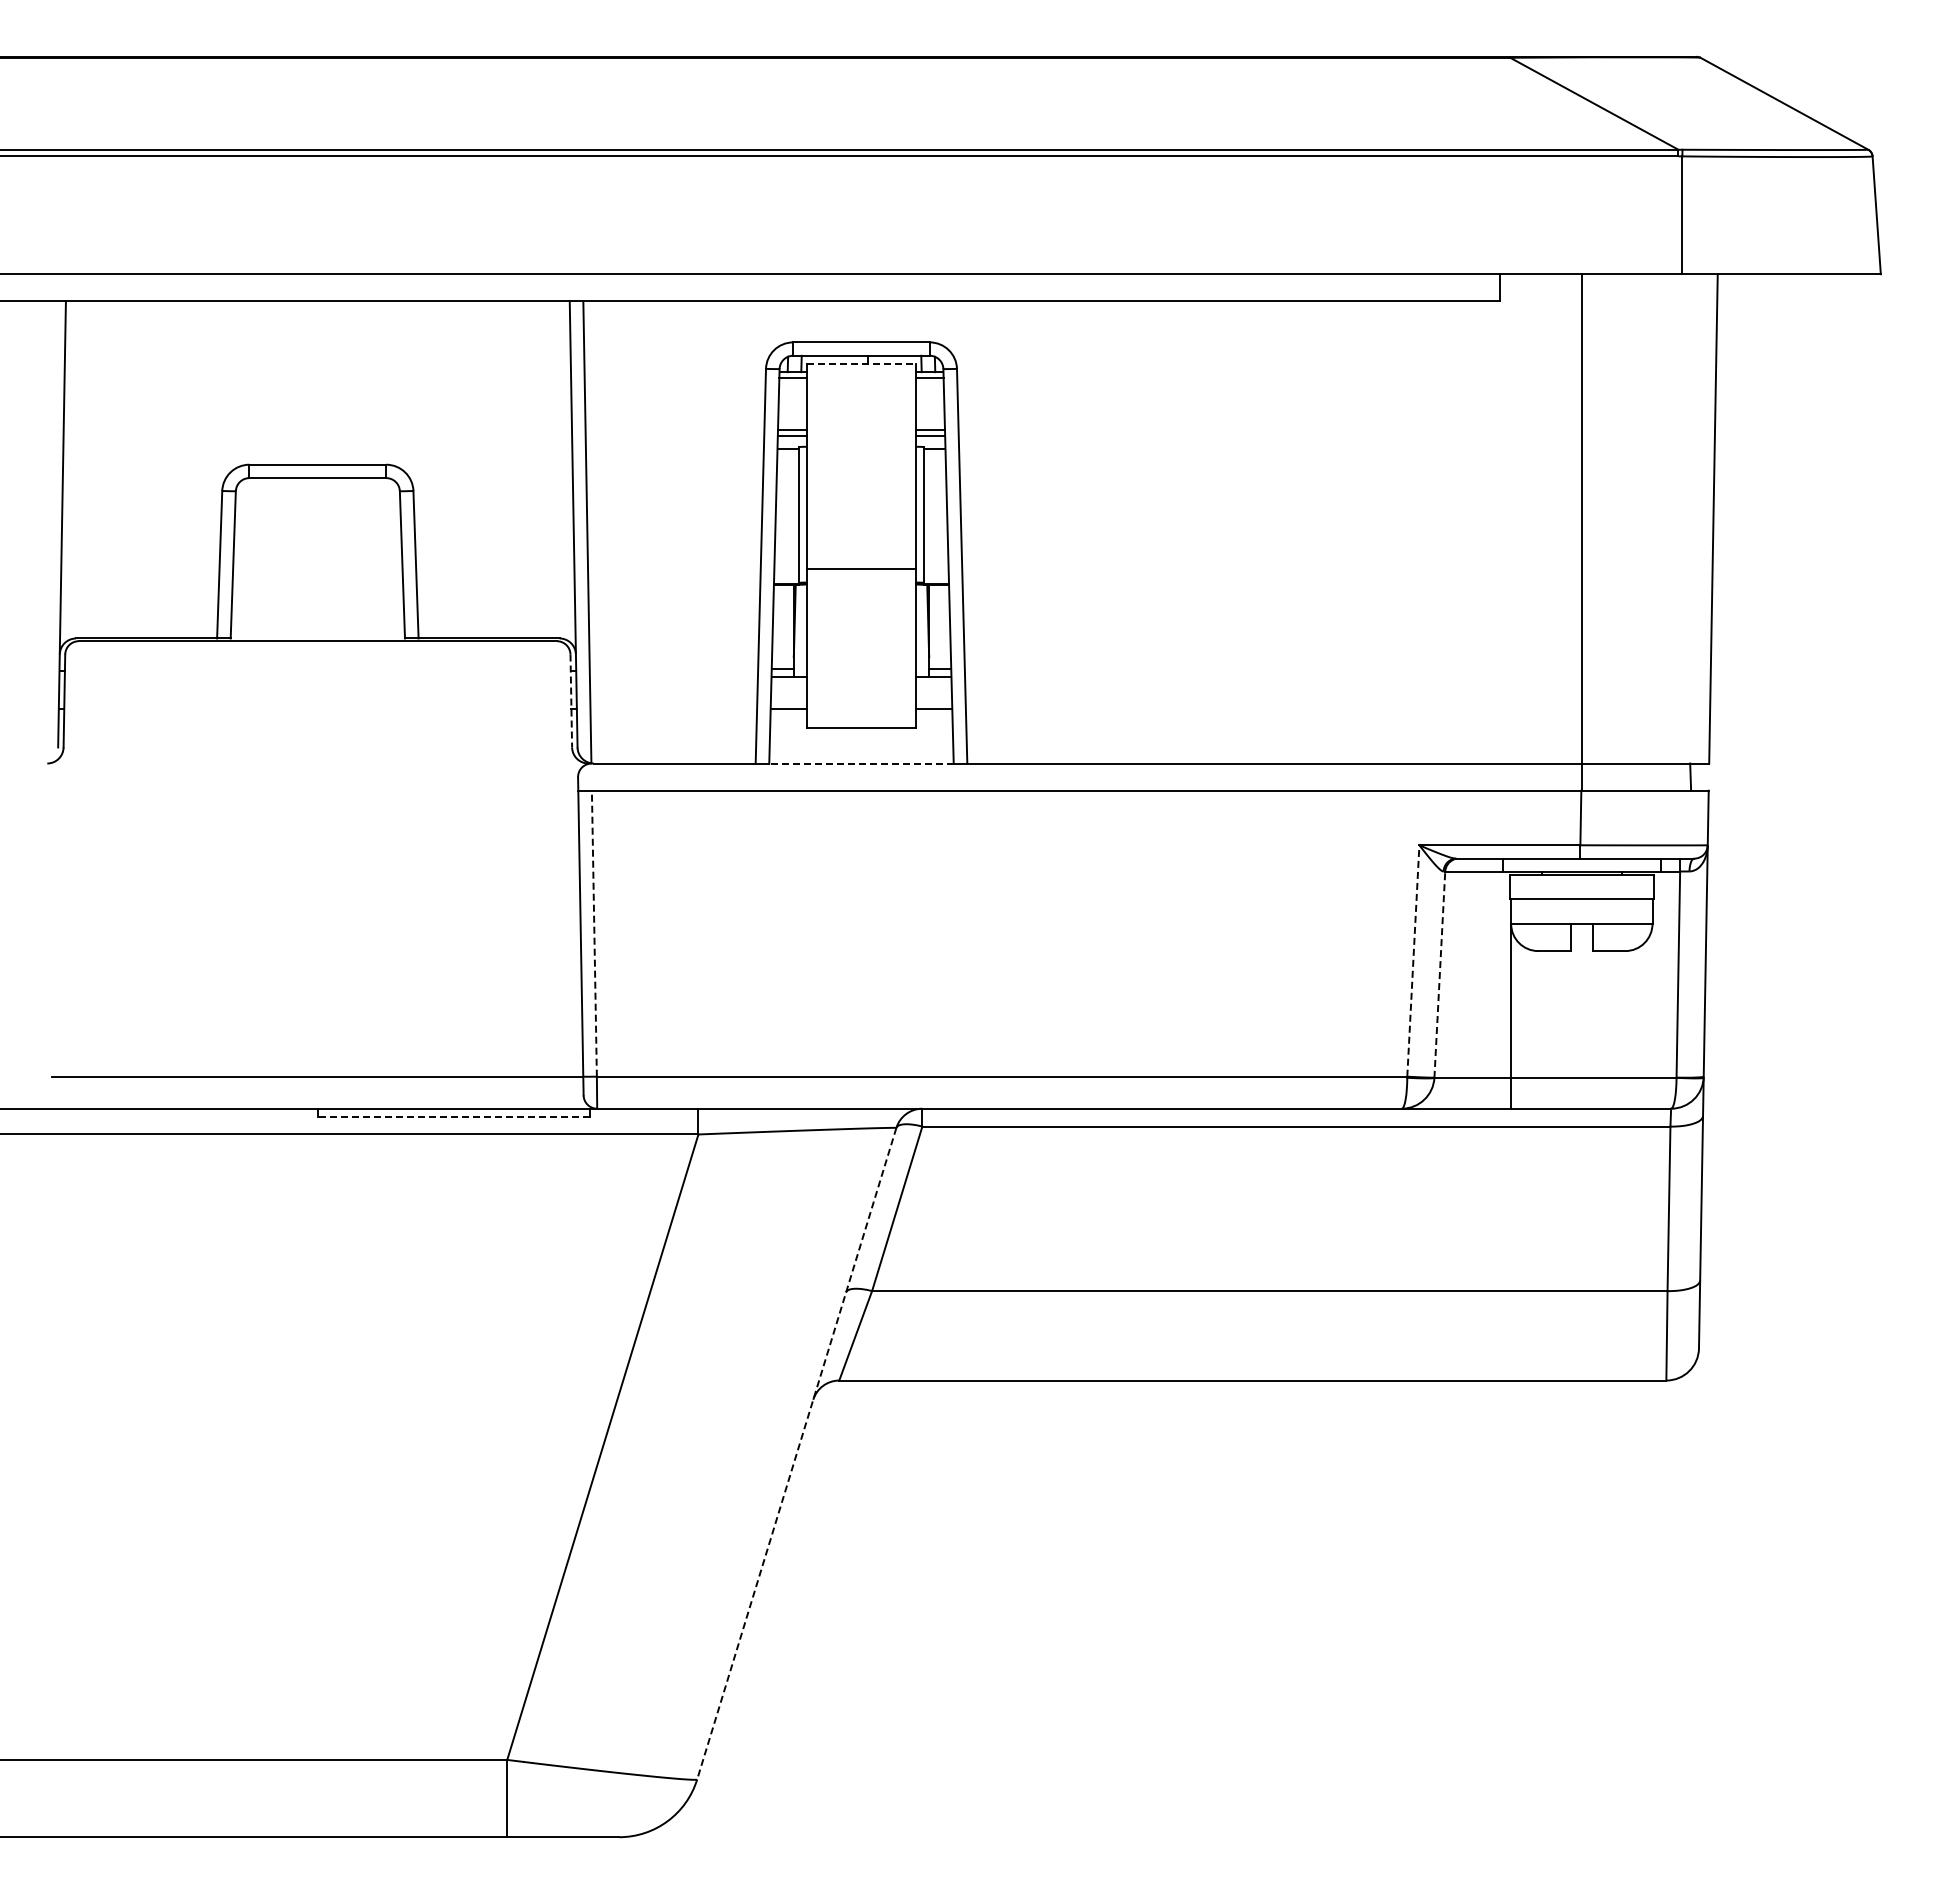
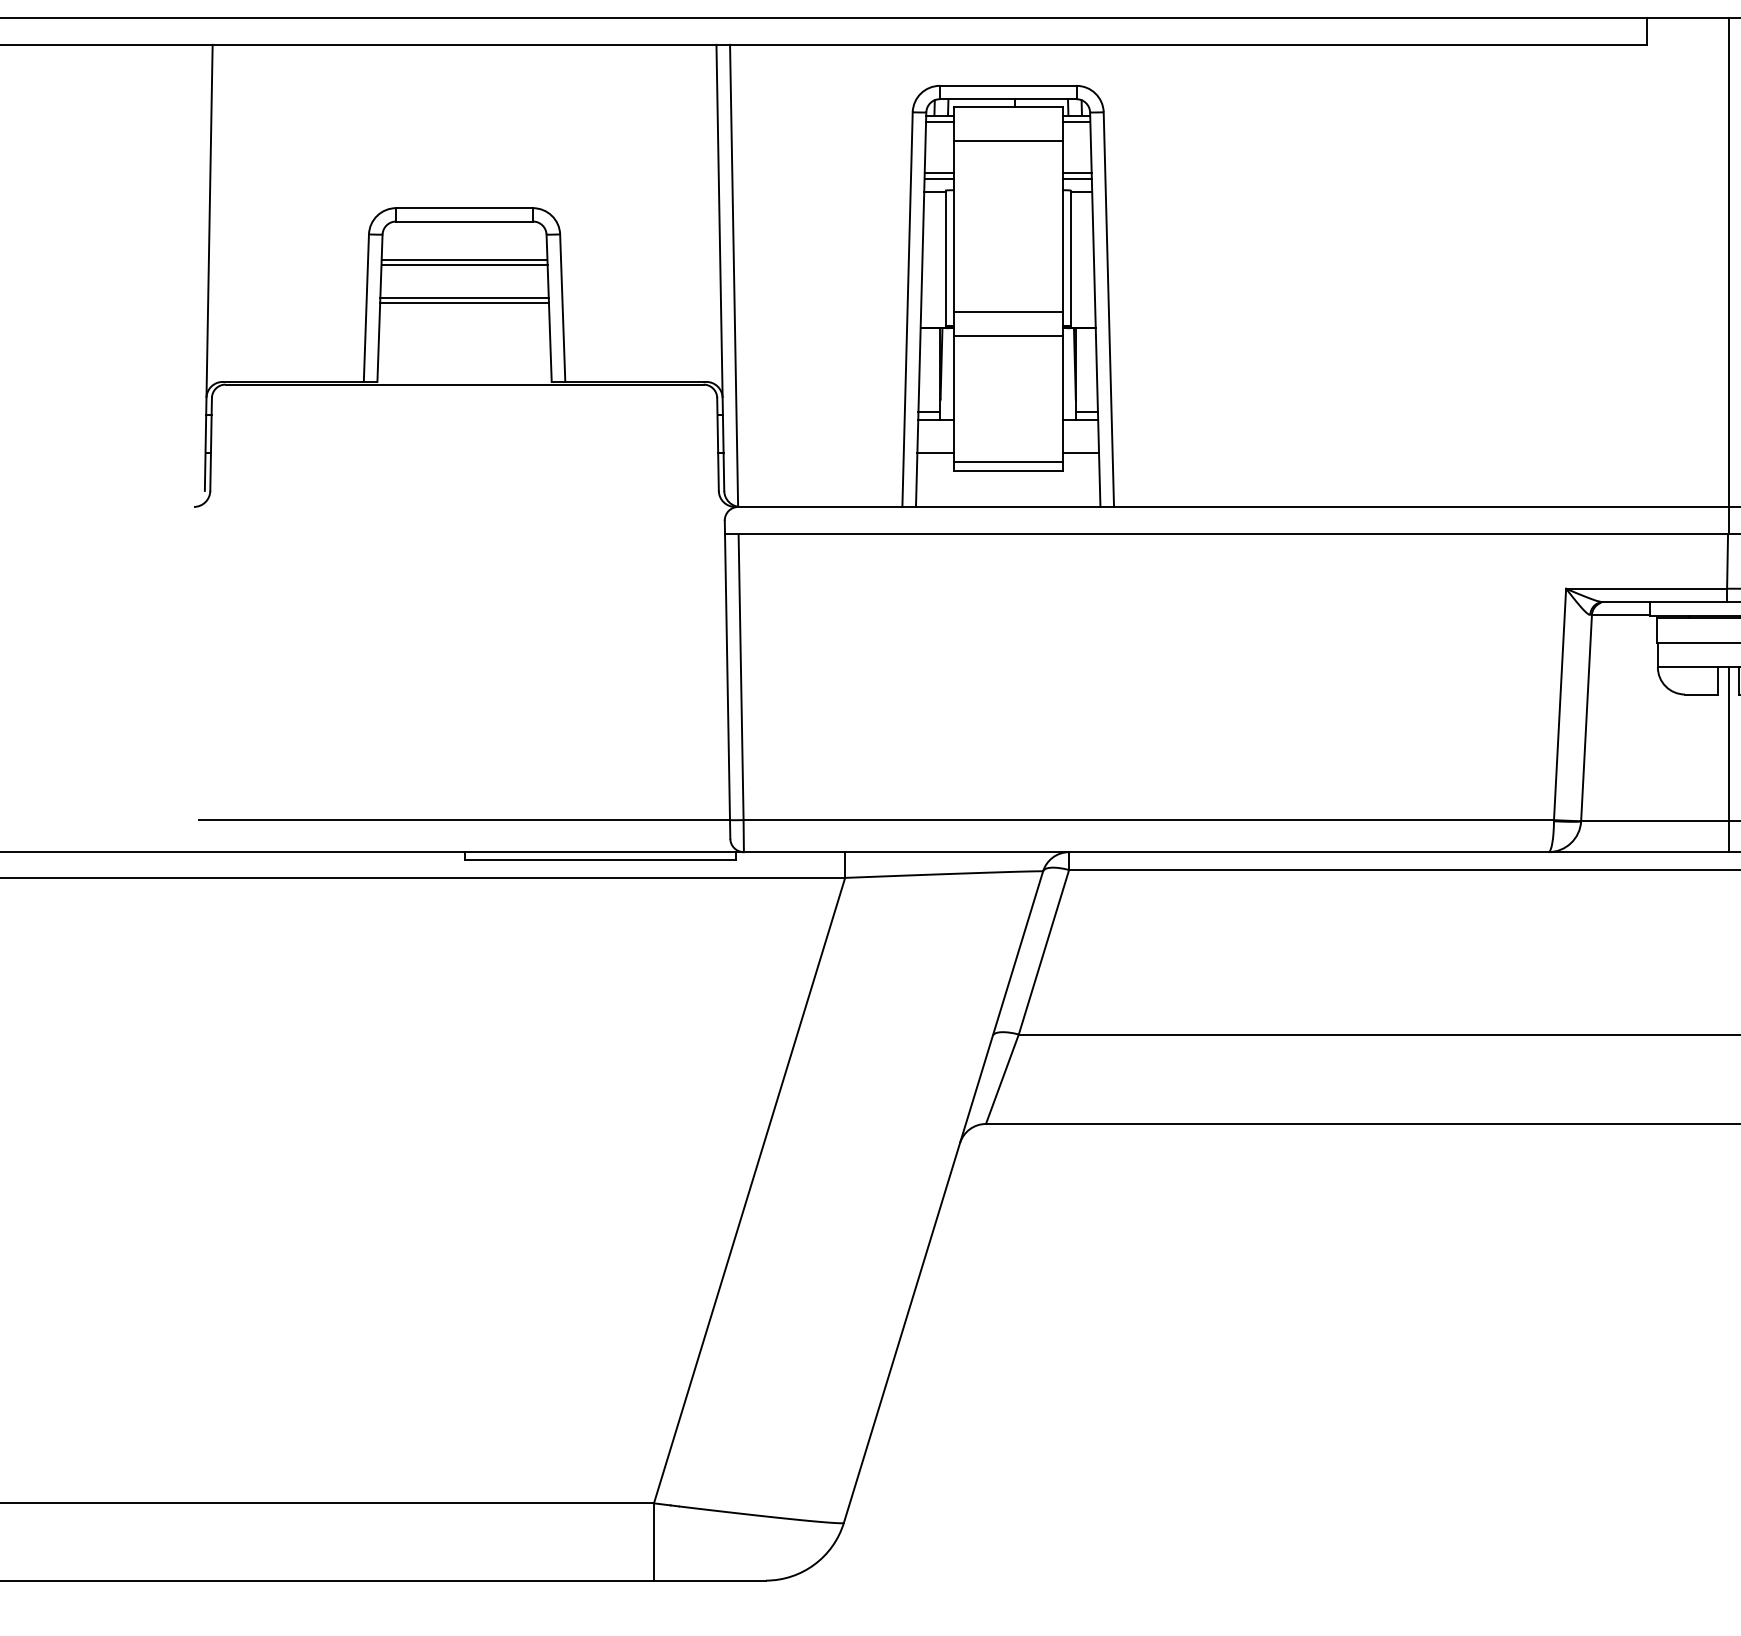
line: (862, 363) -> (1009, 106), dashed -> solid
line: (861, 397) -> (1008, 140), added
line: (317, 516) -> (464, 259), added
line: (317, 521) -> (464, 264), added
line: (317, 554) -> (464, 297), added
line: (317, 559) -> (464, 302), added
line: (861, 592) -> (1008, 335), added
line: (571, 701) -> (718, 444), dashed -> solid
line: (861, 719) -> (1008, 462), added
line: (861, 763) -> (1008, 506), dashed -> solid
line: (594, 933) -> (741, 676), dashed -> solid
line: (1413, 960) -> (1560, 703), dashed -> solid
line: (1439, 974) -> (1586, 717), dashed -> solid
line: (1510, 1015) -> (1728, 758), moved
line: (453, 1116) -> (600, 859), dashed -> solid
line: (796, 1453) -> (943, 1196), dashed -> solid

